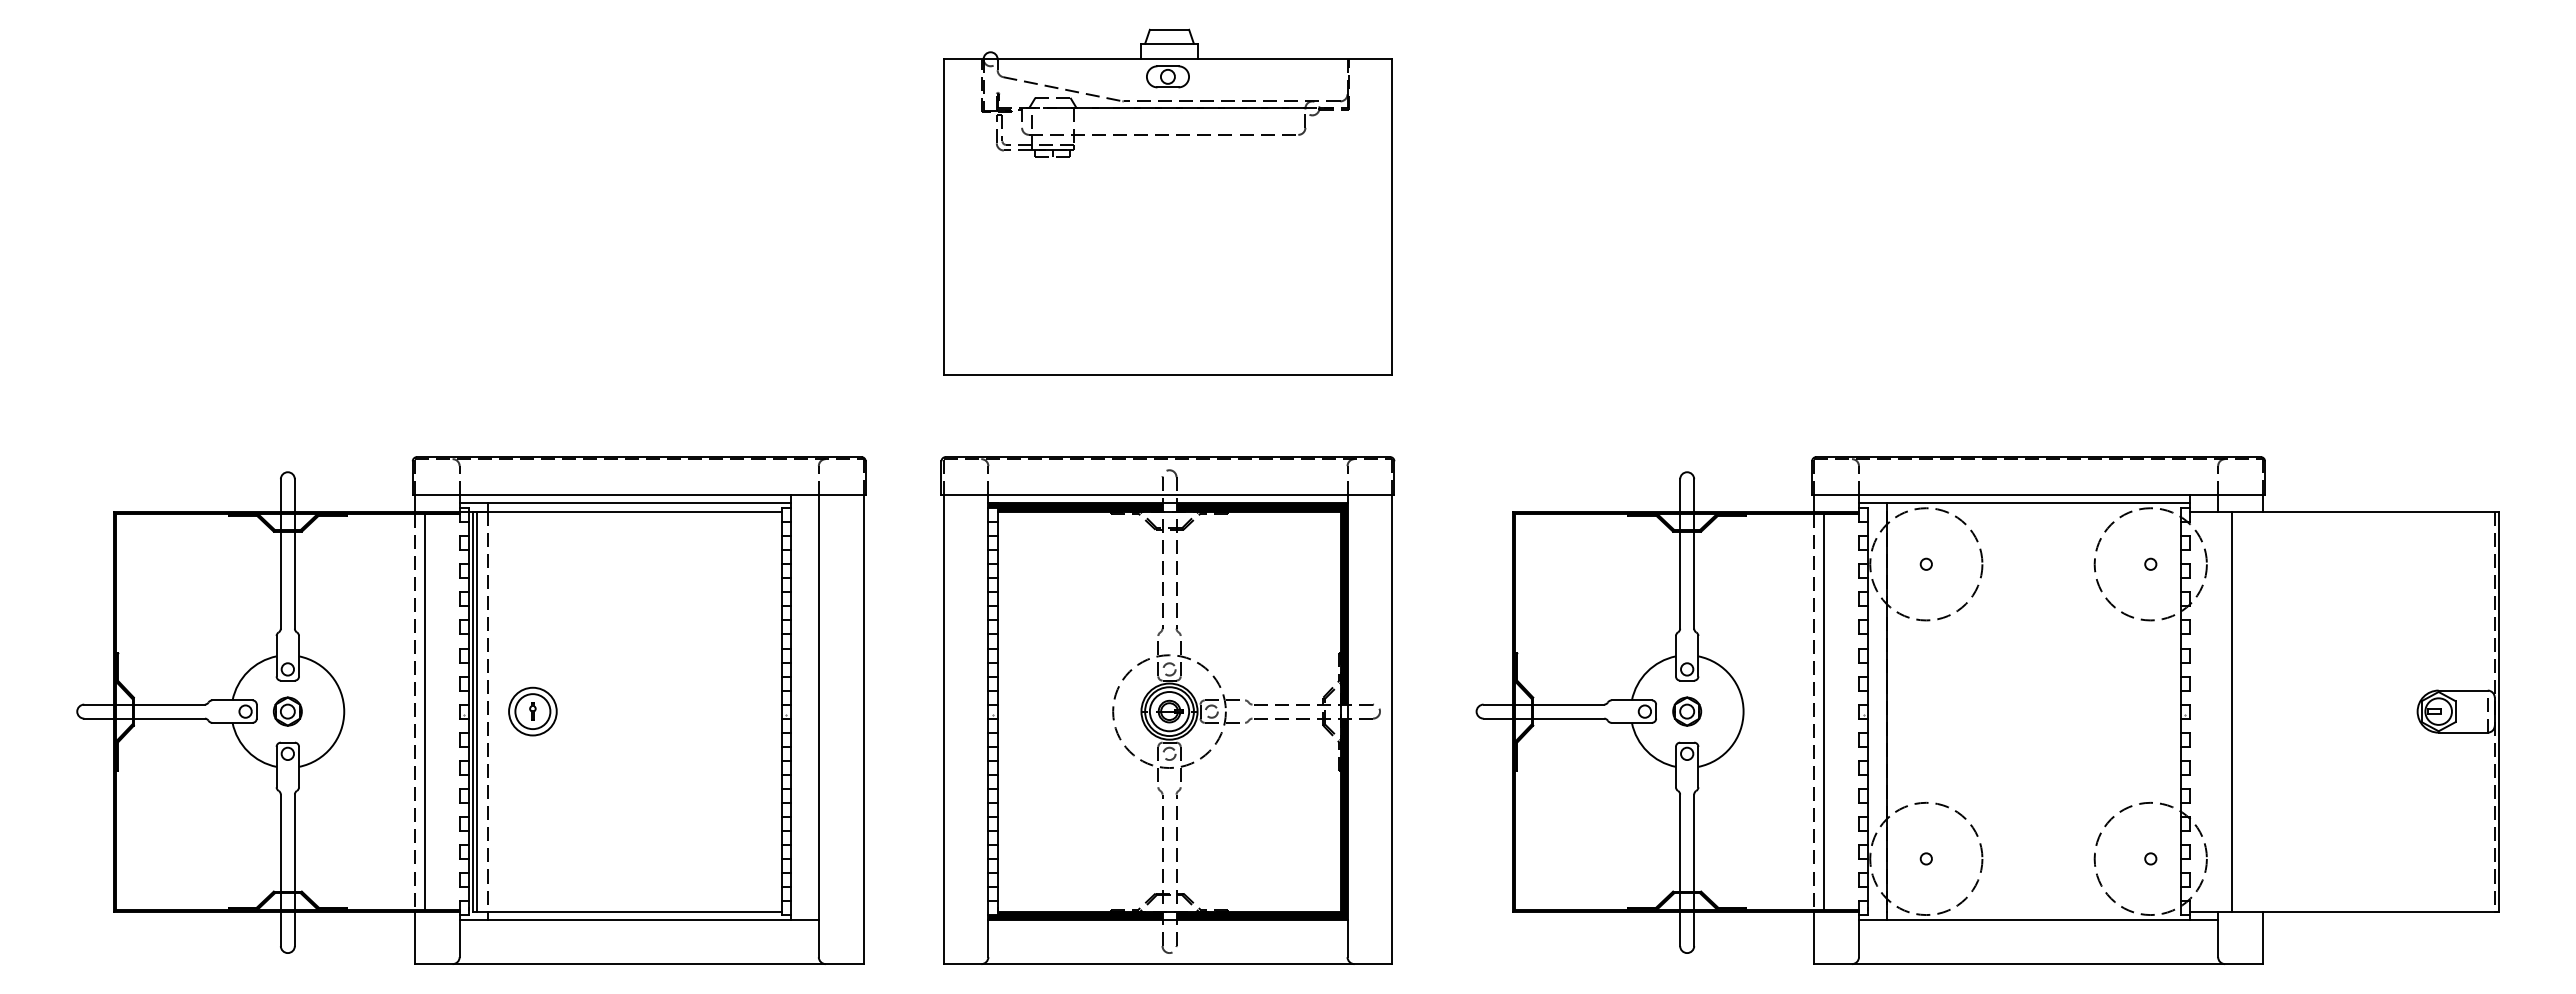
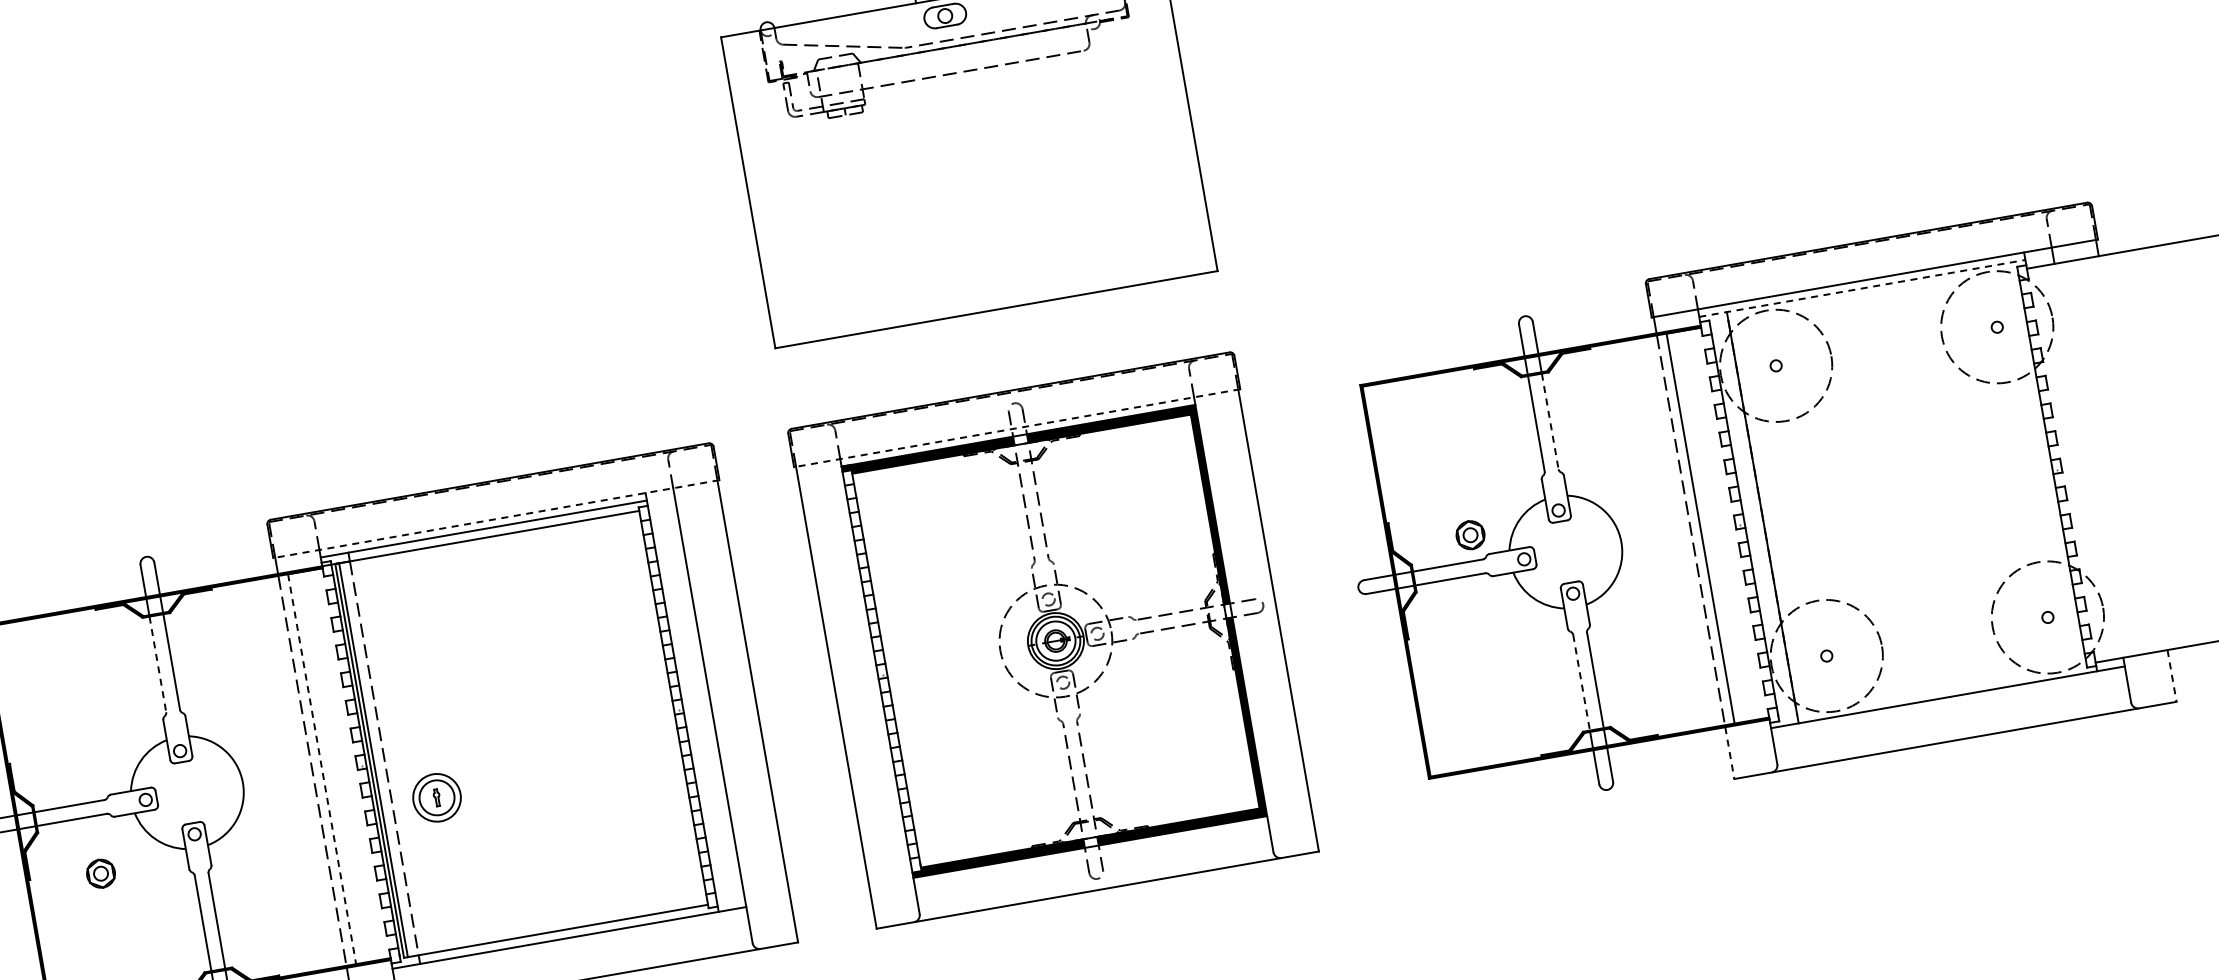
line: (638, 495) -> (495, 519), solid -> dashed
line: (1167, 495) -> (1016, 428), solid -> dashed
line: (2024, 502) -> (1862, 288), solid -> dashed
line: (280, 580) -> (157, 664), solid -> dashed
line: (1694, 580) -> (1550, 421), solid -> dashed
part: (287, 711) -> (100, 873), moved
line: (424, 711) -> (321, 769), solid -> dashed
part: (532, 711) -> (436, 797), moved
part: (1687, 711) -> (1470, 535), moved
line: (2232, 711) -> (2103, 458), removed
line: (1680, 843) -> (1581, 683), solid -> dashed
line: (1814, 938) -> (1730, 753), solid -> dashed
line: (2263, 938) -> (2172, 676), solid -> dashed

